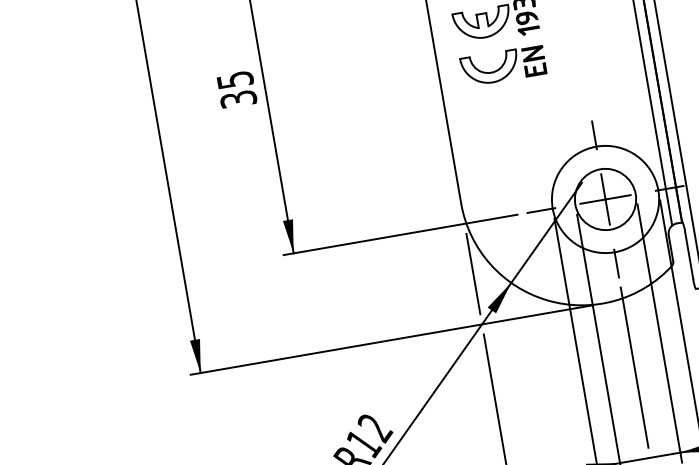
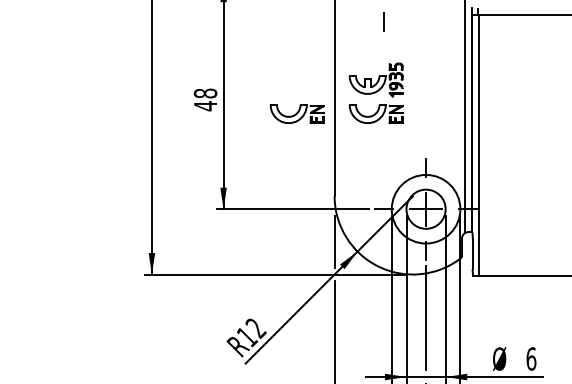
part: (380, 86) -> (296, 113), added
text: (236, 89) -> (205, 99), 35 -> 48

